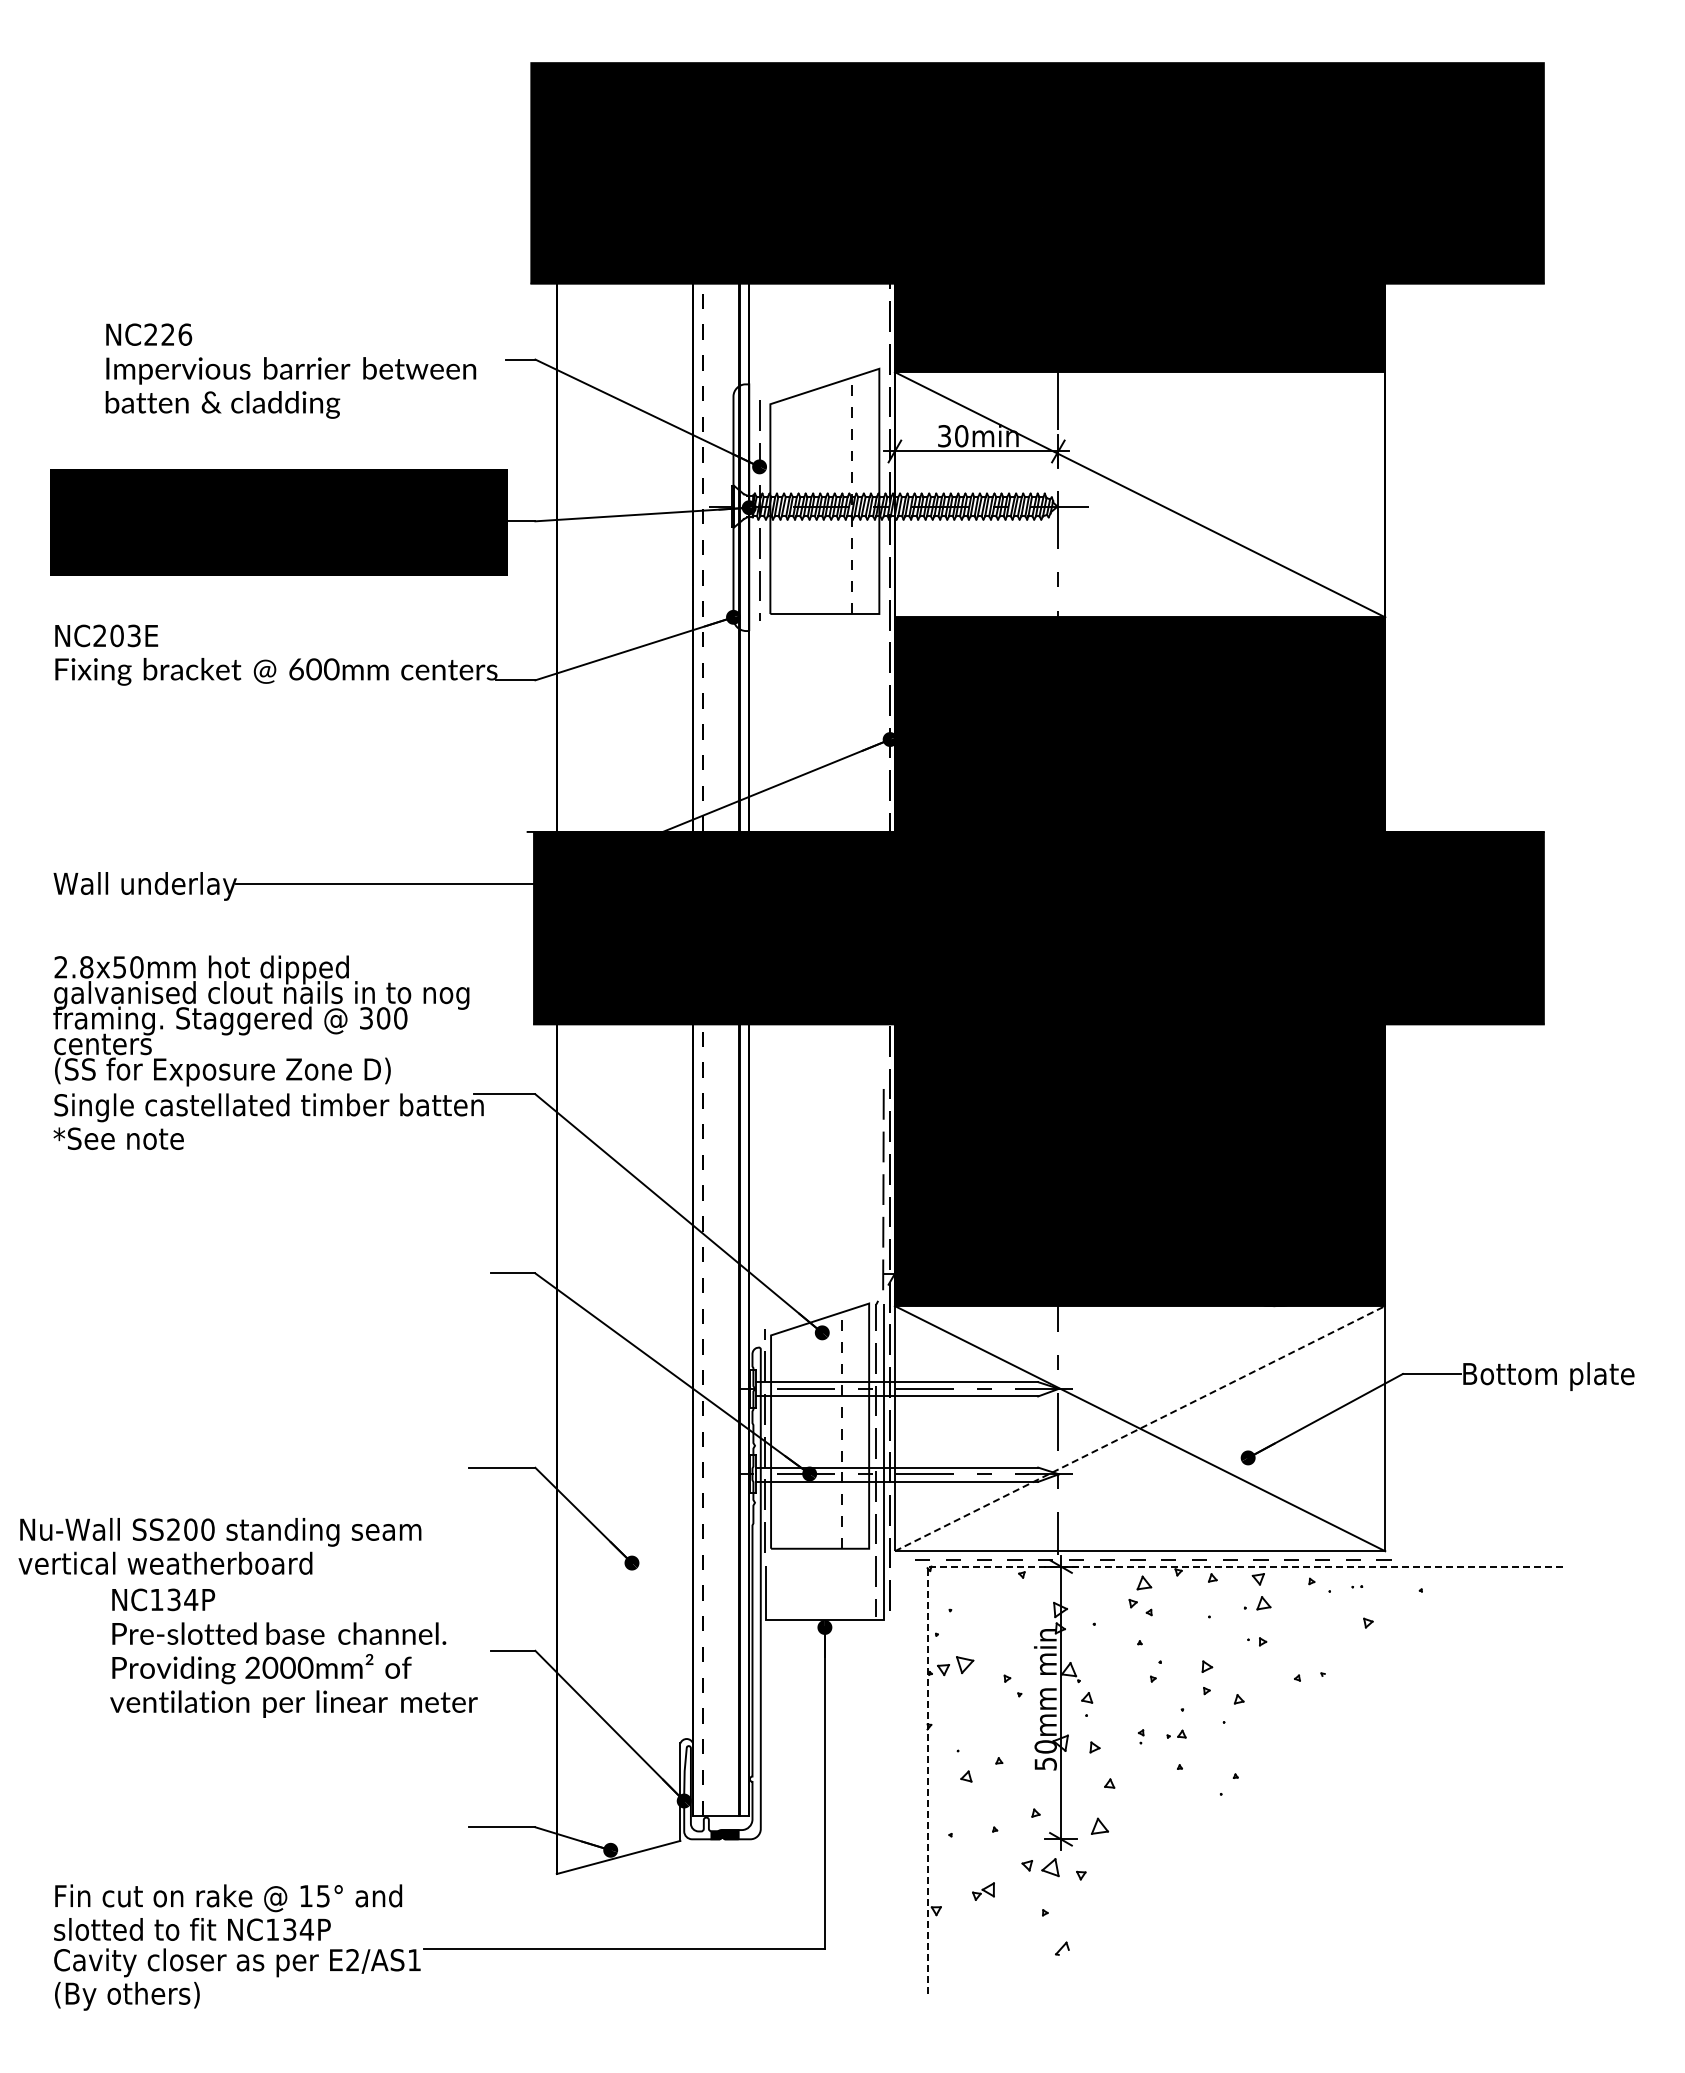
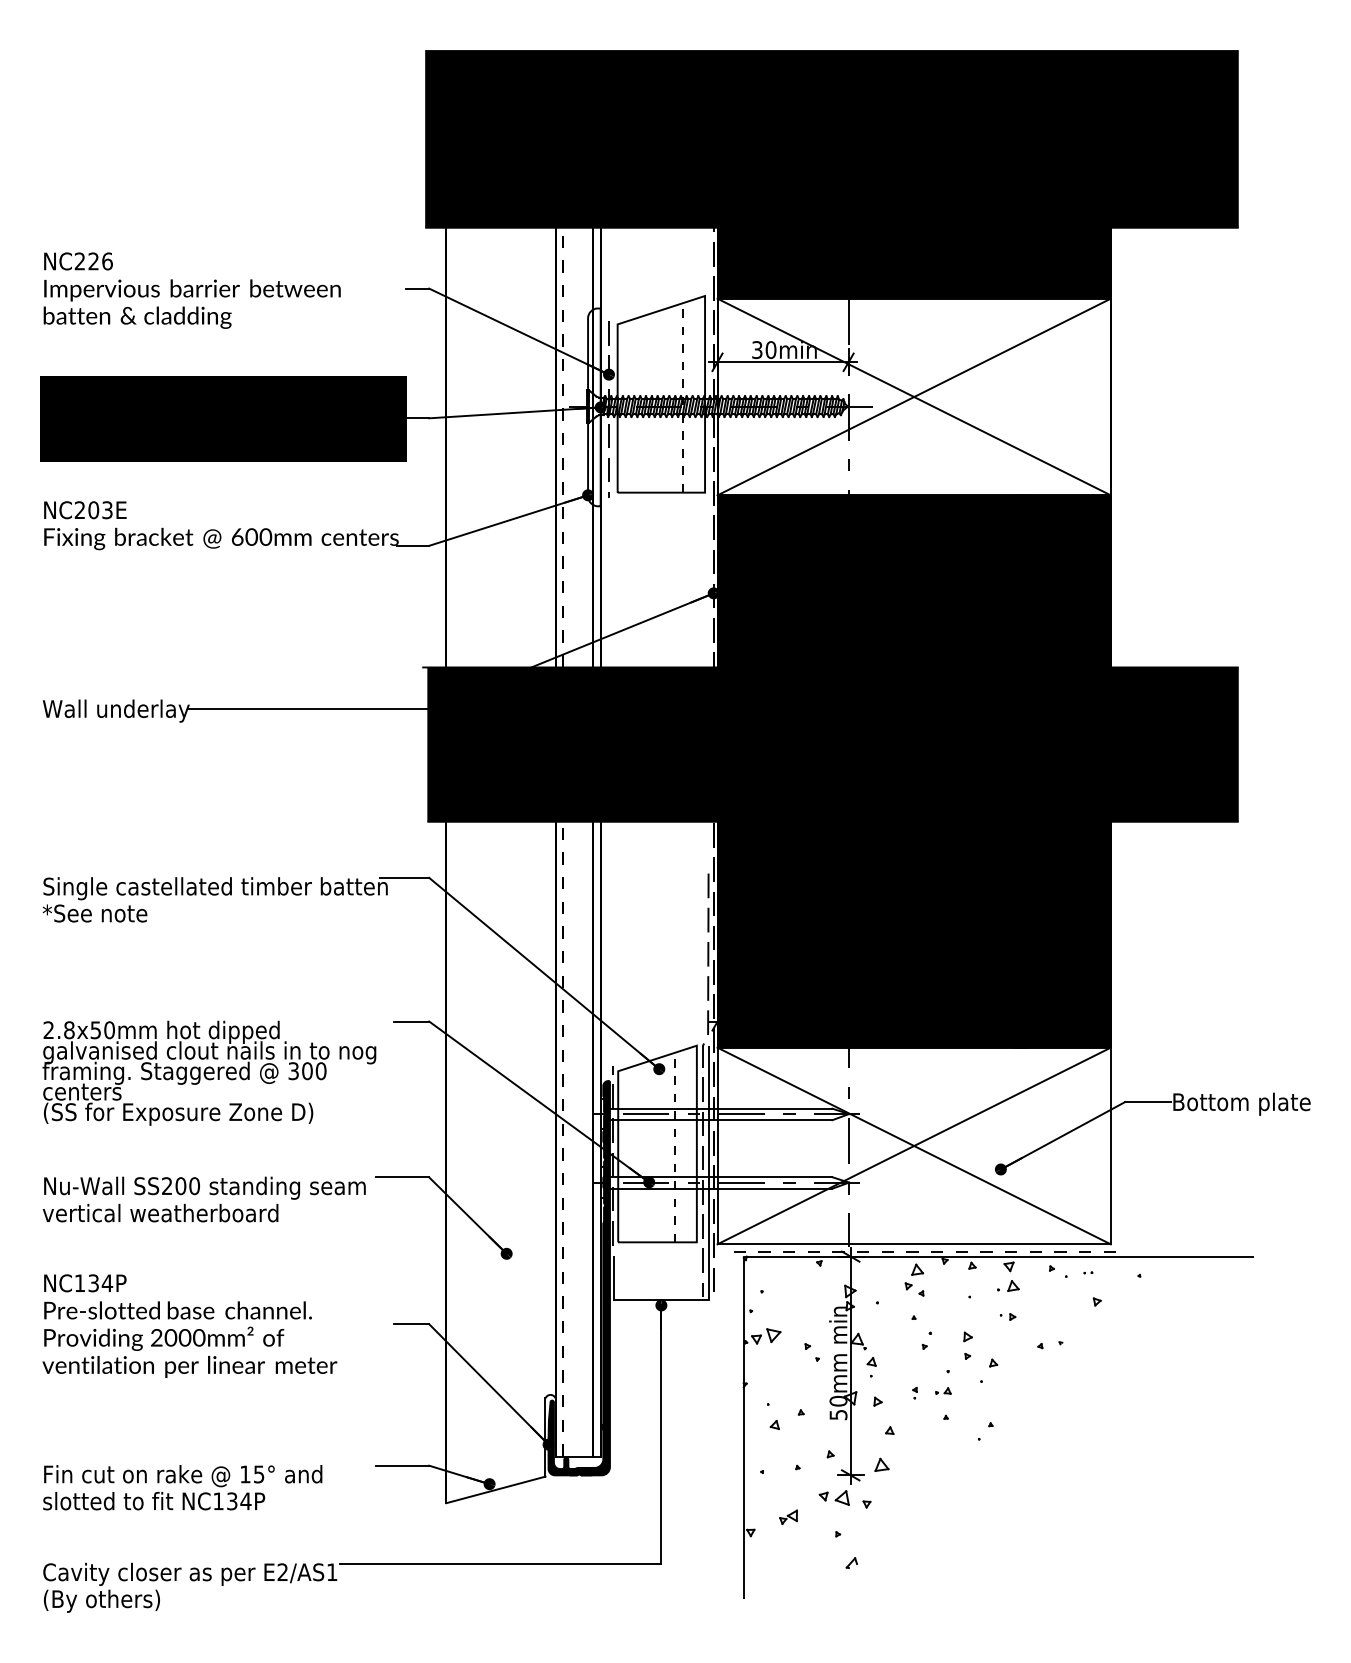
text: (290, 370) -> (191, 290), moved
line: (1139, 494) -> (913, 396), added
text: (261, 1020) -> (209, 1072), moved
line: (1140, 1428) -> (914, 1145), dashed -> solid
text: (219, 1546) -> (203, 1199), moved
line: (1031, 1566) -> (827, 1256), dashed -> solid
fill: (722, 1593) -> (579, 1278), added
text: (293, 1652) -> (189, 1325), moved
text: (228, 1912) -> (183, 1487), moved

